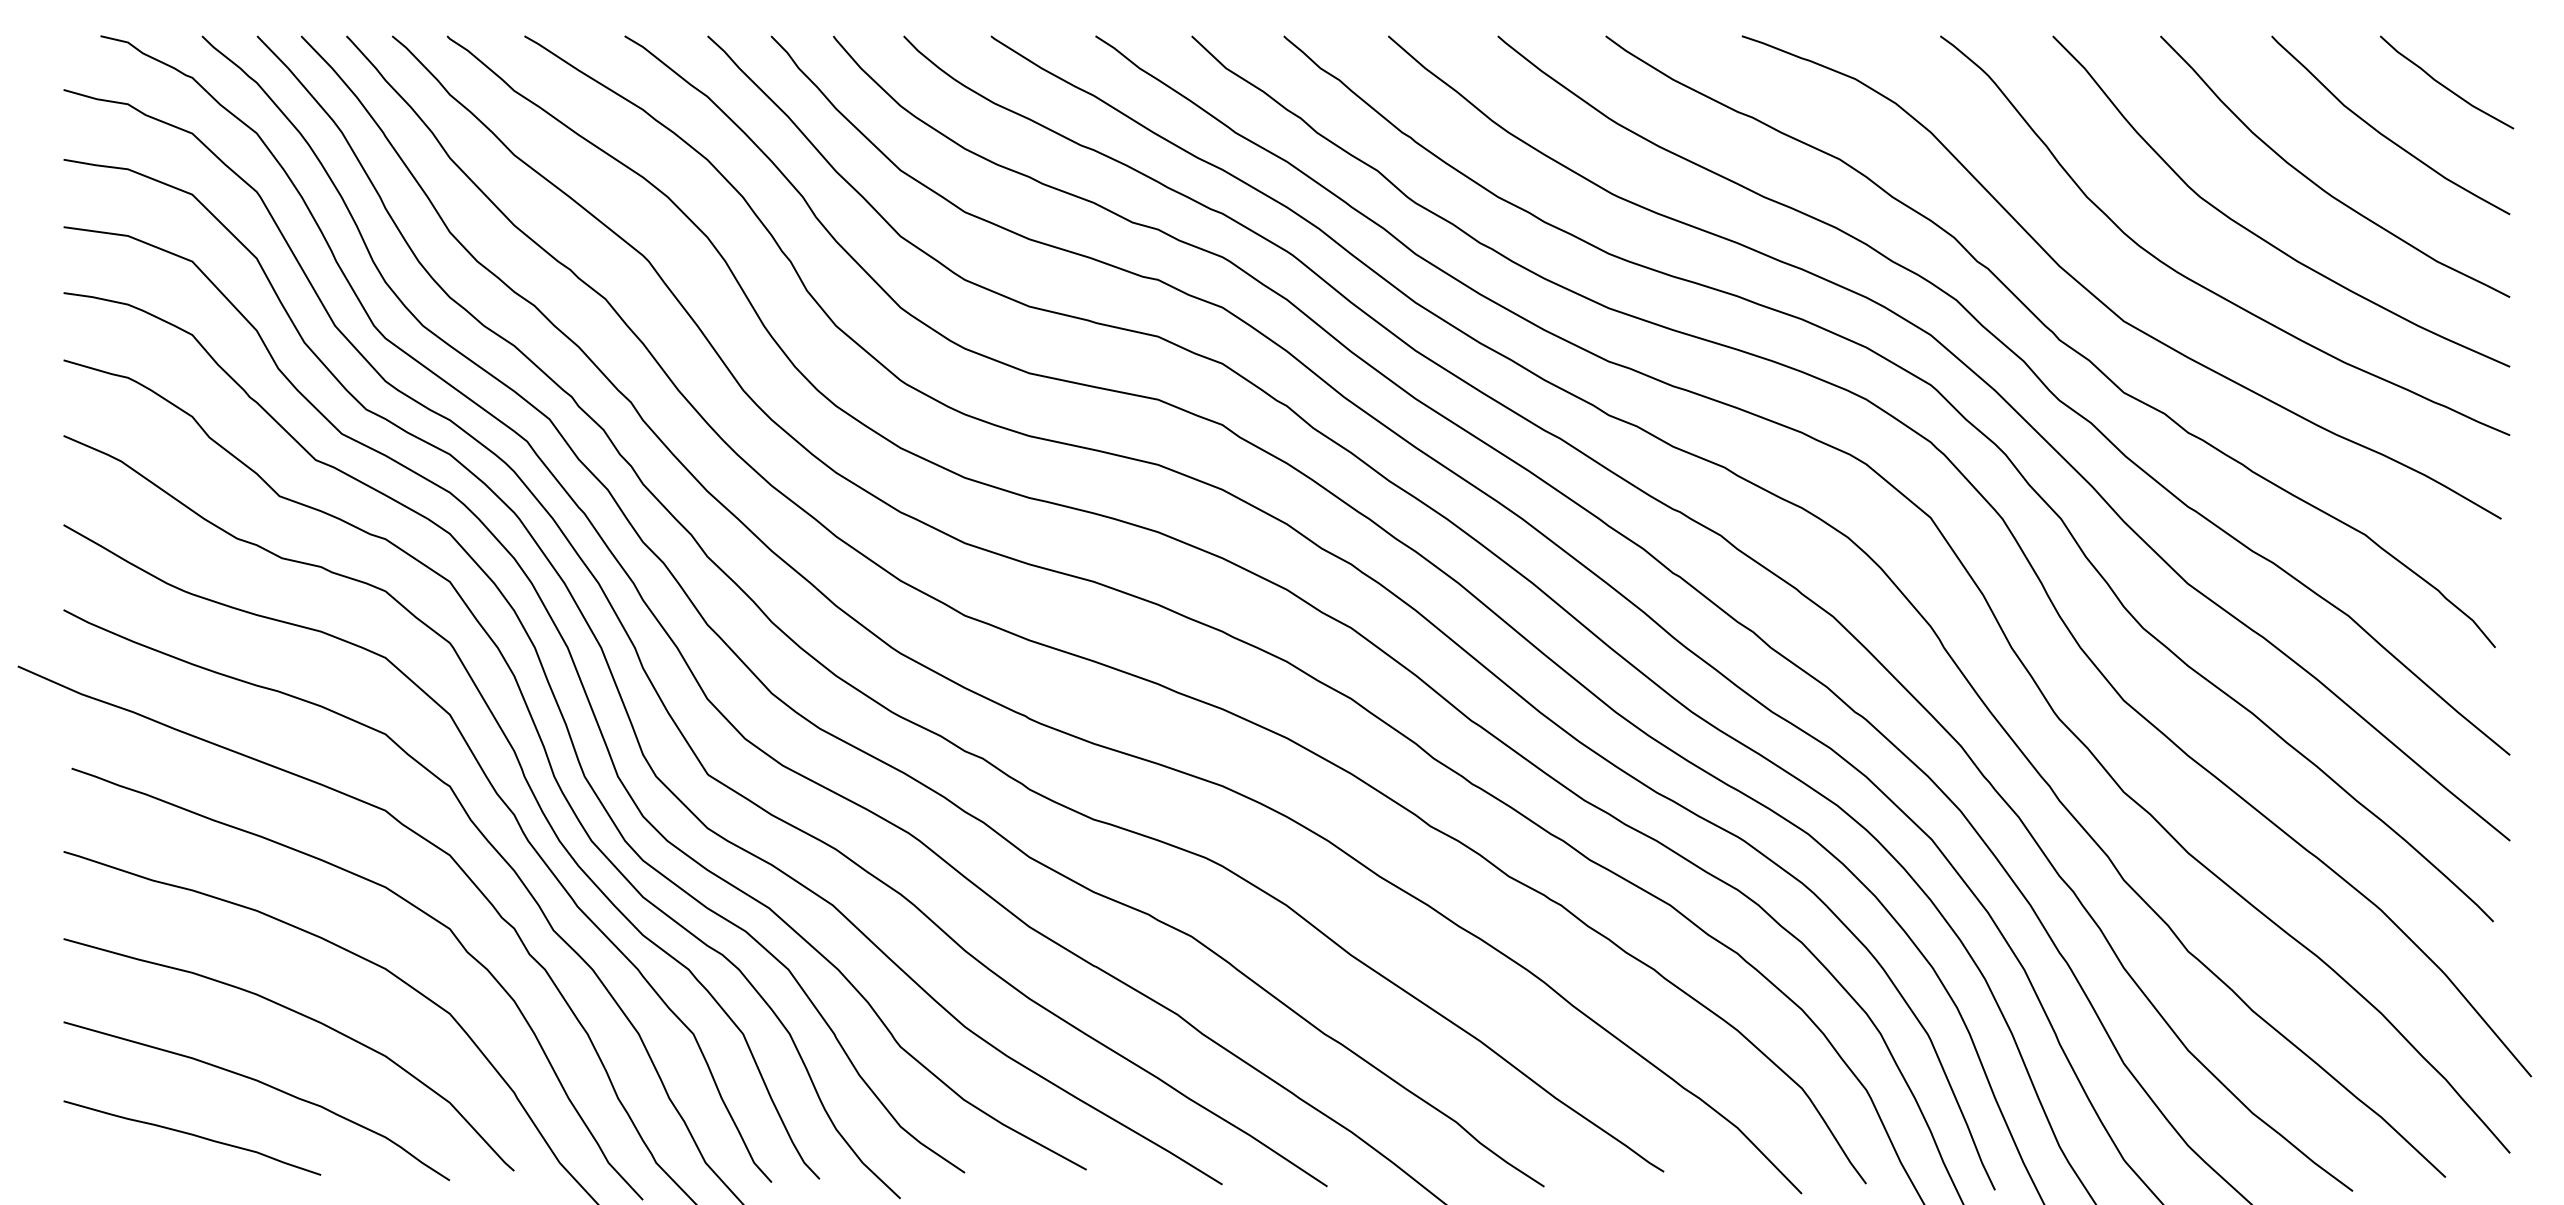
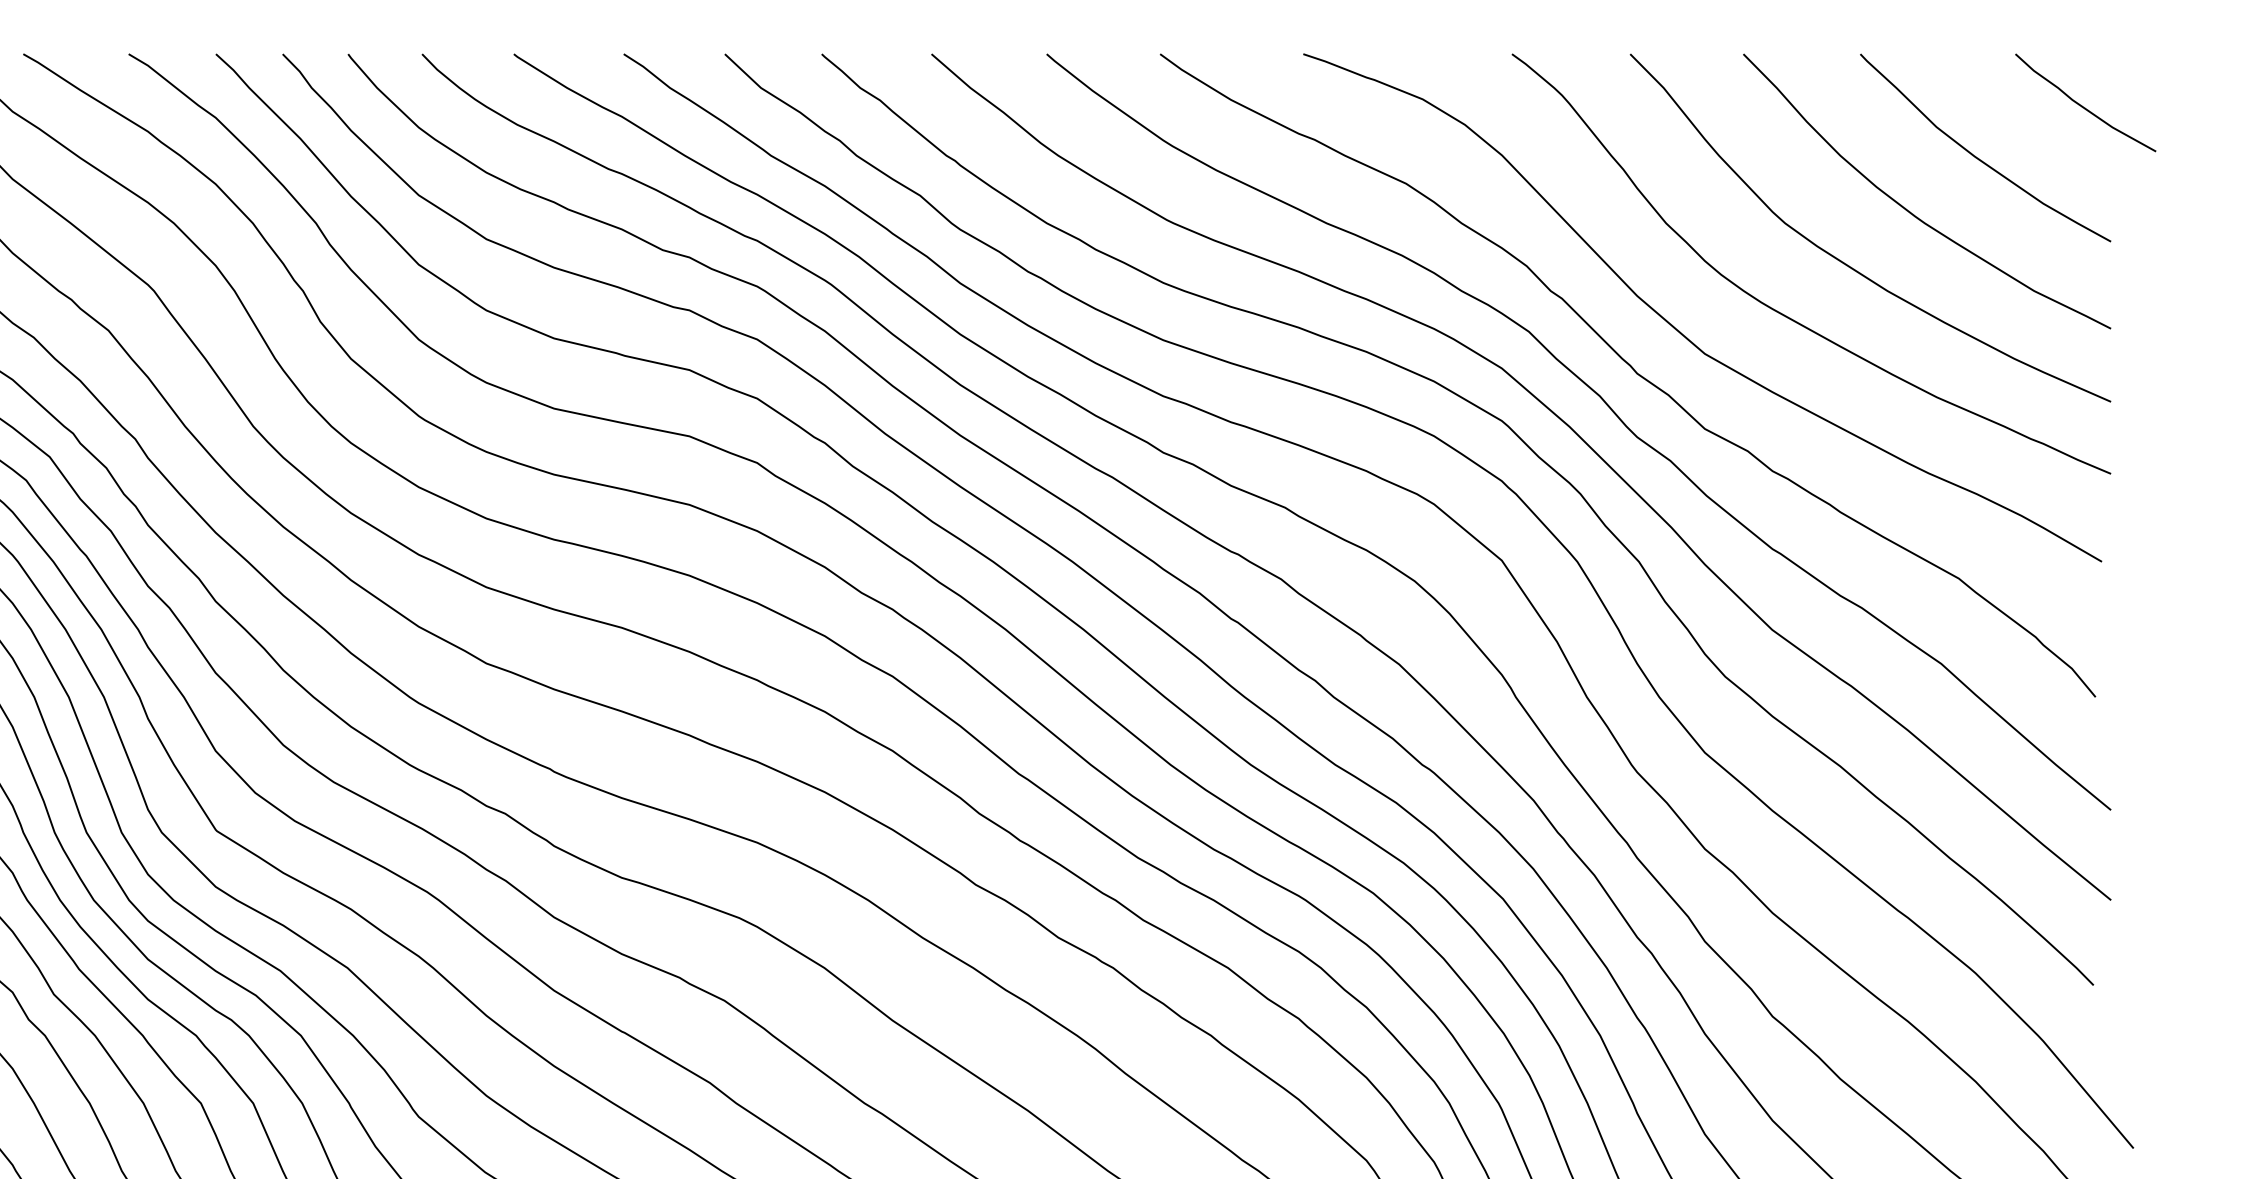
curve: (2443, 84) -> (2082, 104), moved

